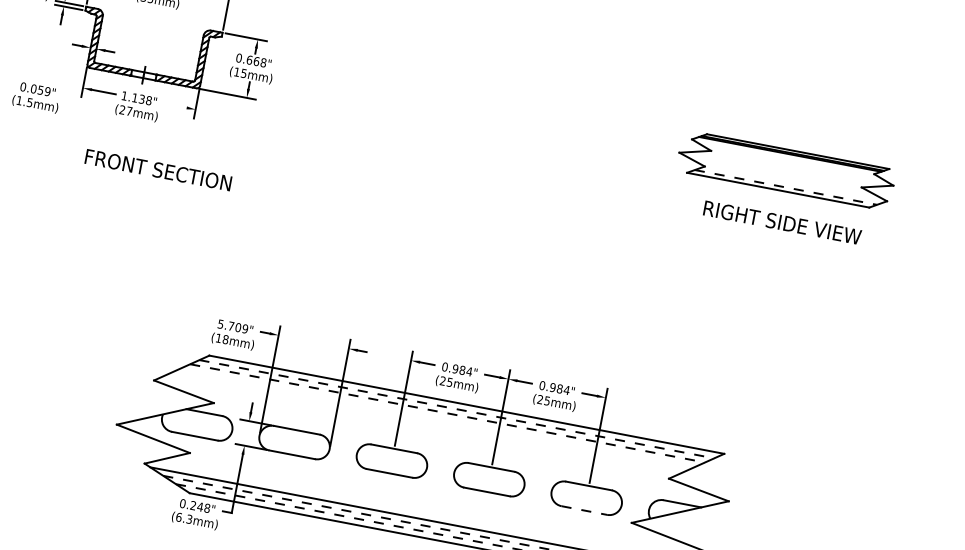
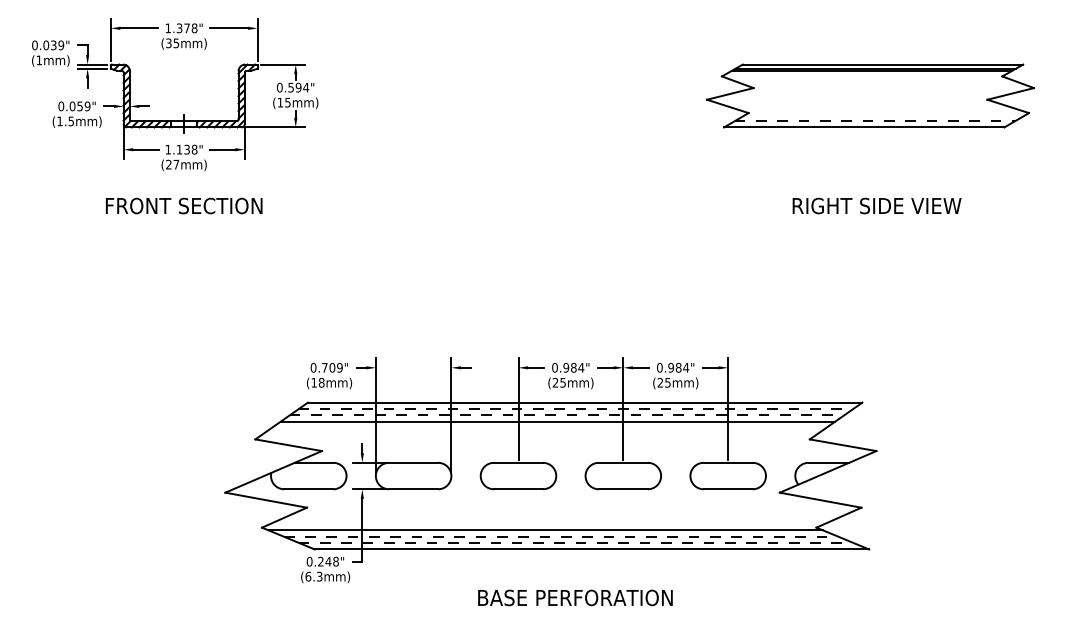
text: (256, 61) -> (298, 87), 0.668" -> 0.594"
text: (35, 97) -> (76, 114), moved
line: (174, 105) -> (222, 149), added
text: (158, 169) -> (184, 205), moved
part: (786, 170) -> (870, 95), size x1.43
text: (782, 222) -> (876, 205), moved
text: (220, 323) -> (313, 367), 5.709" -> 0.709"
line: (437, 417) -> (557, 421), added
line: (584, 510) -> (728, 489), dashed -> solid

